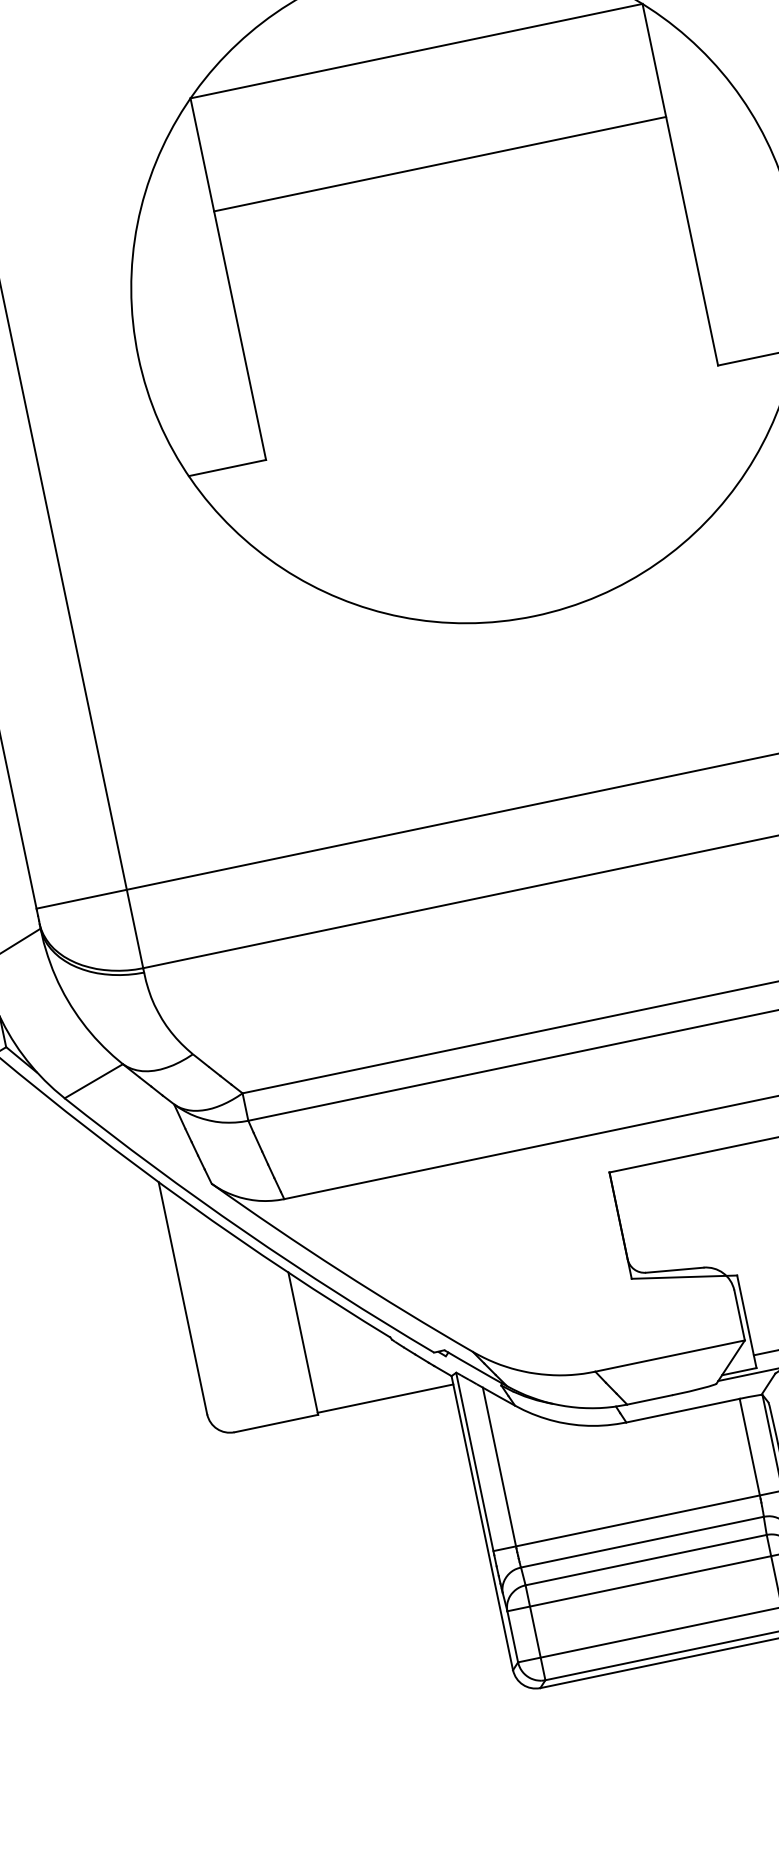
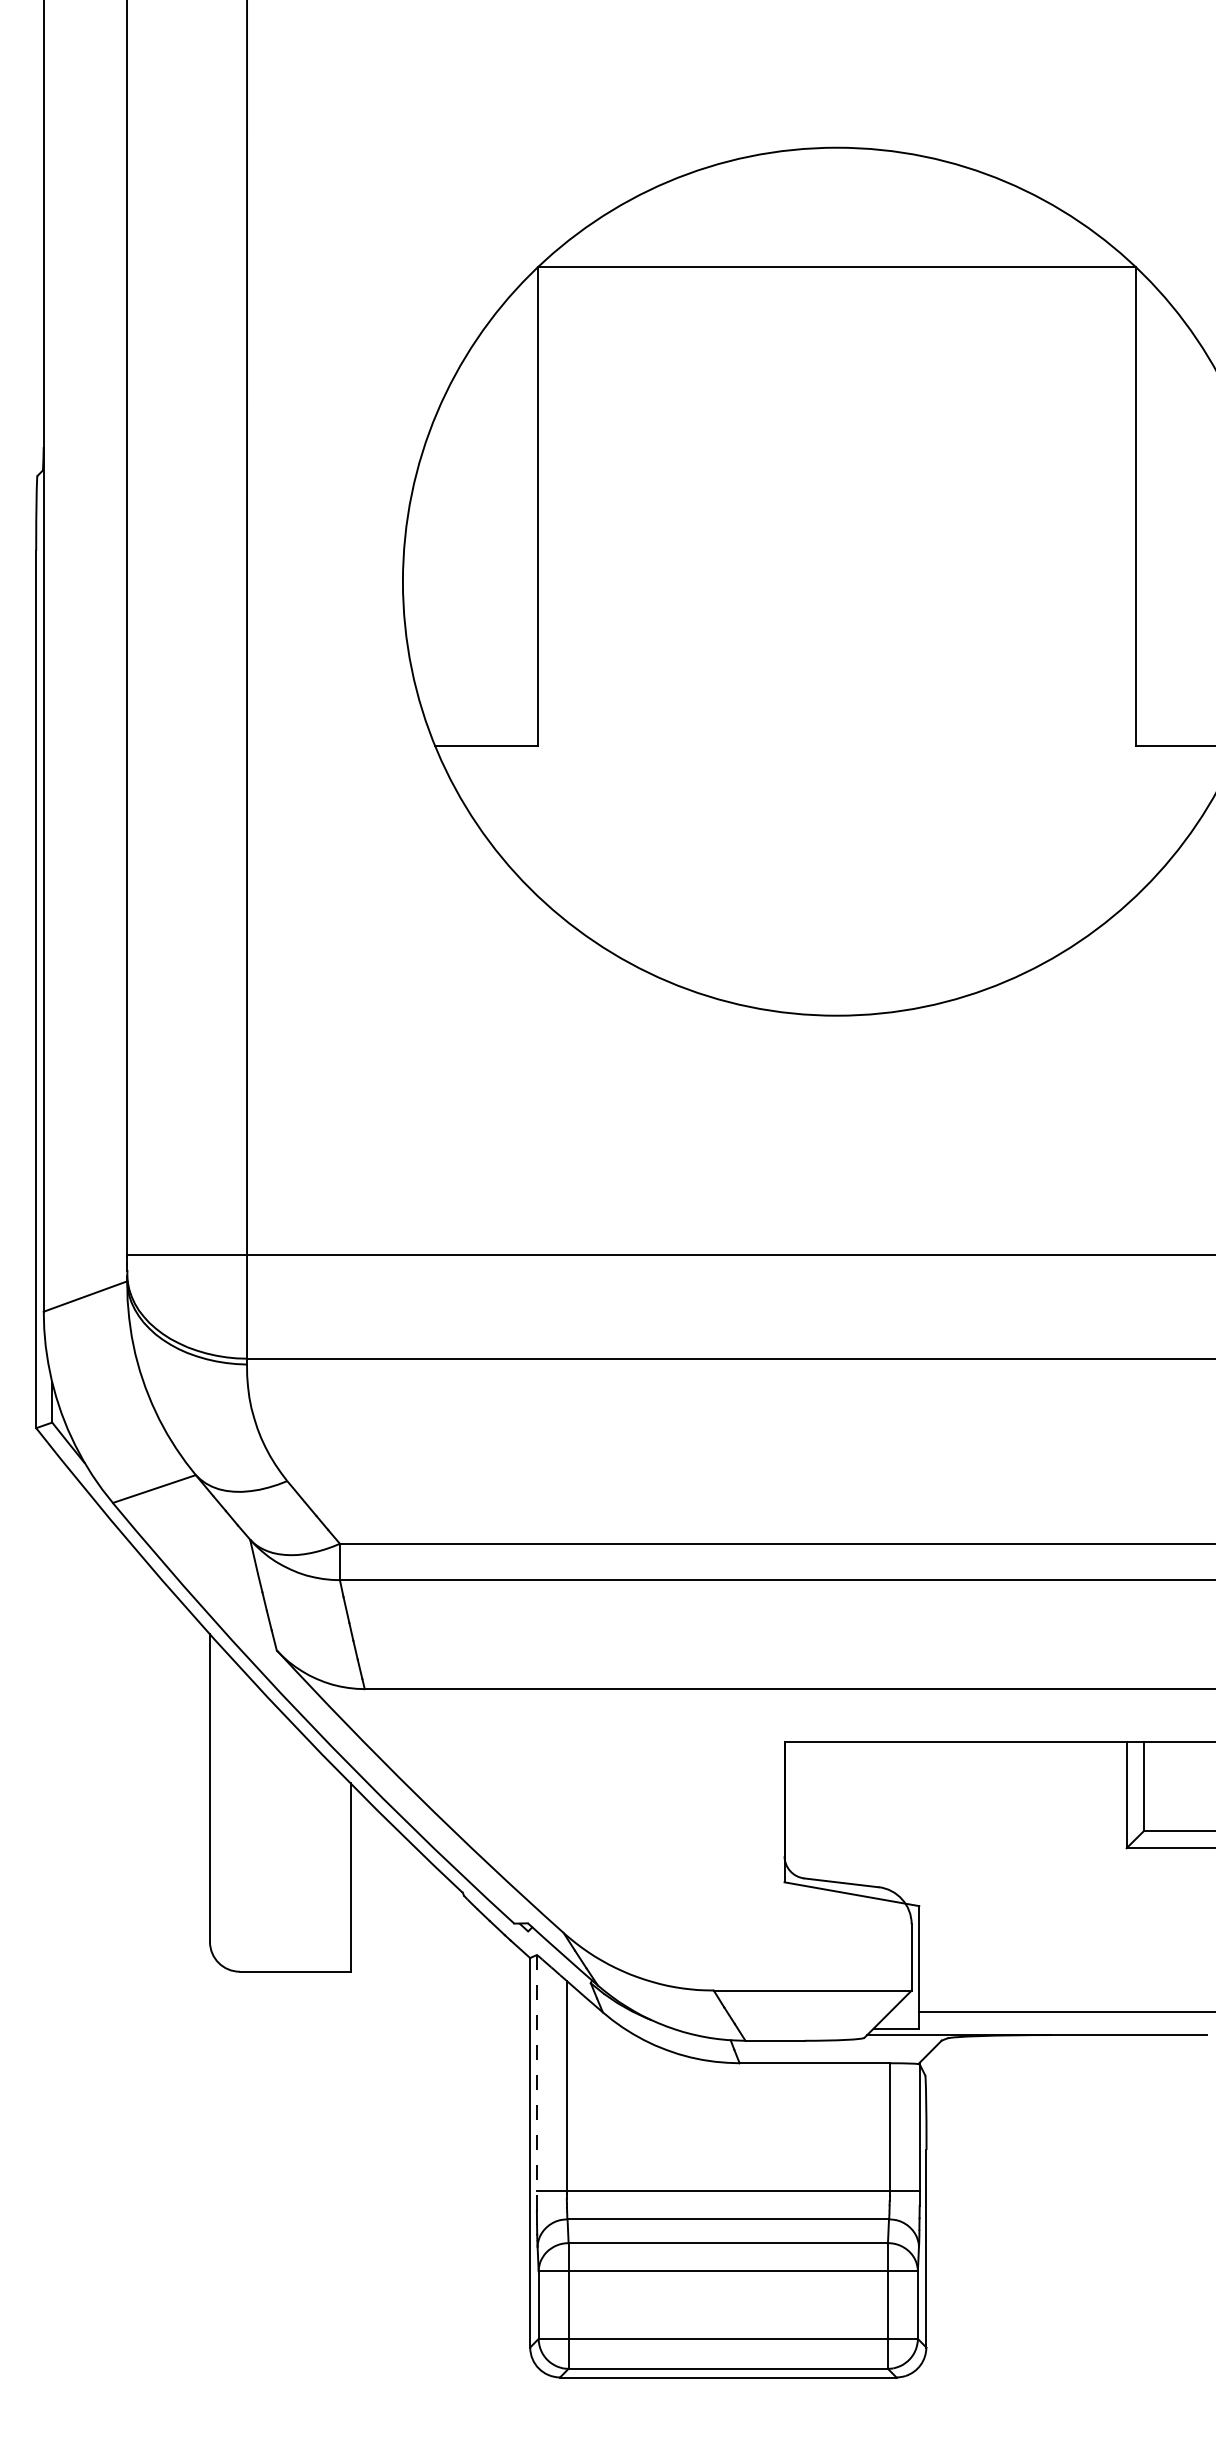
line: (439, 164) -> (836, 417), removed
line: (385, 1398) -> (440, 1969), removed
line: (474, 1463) -> (536, 2075), solid -> dashed

